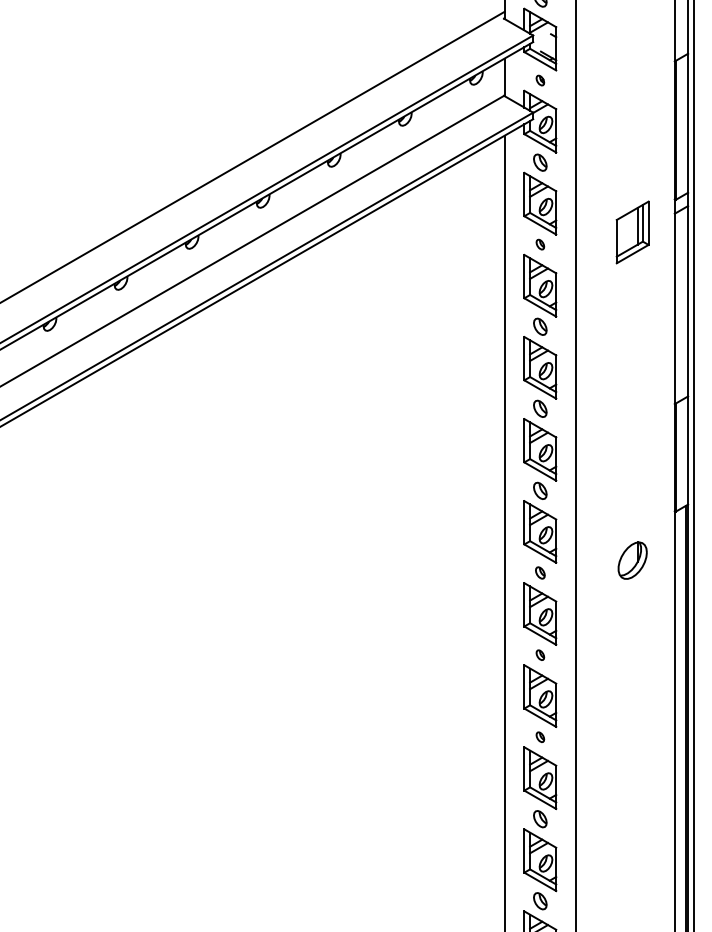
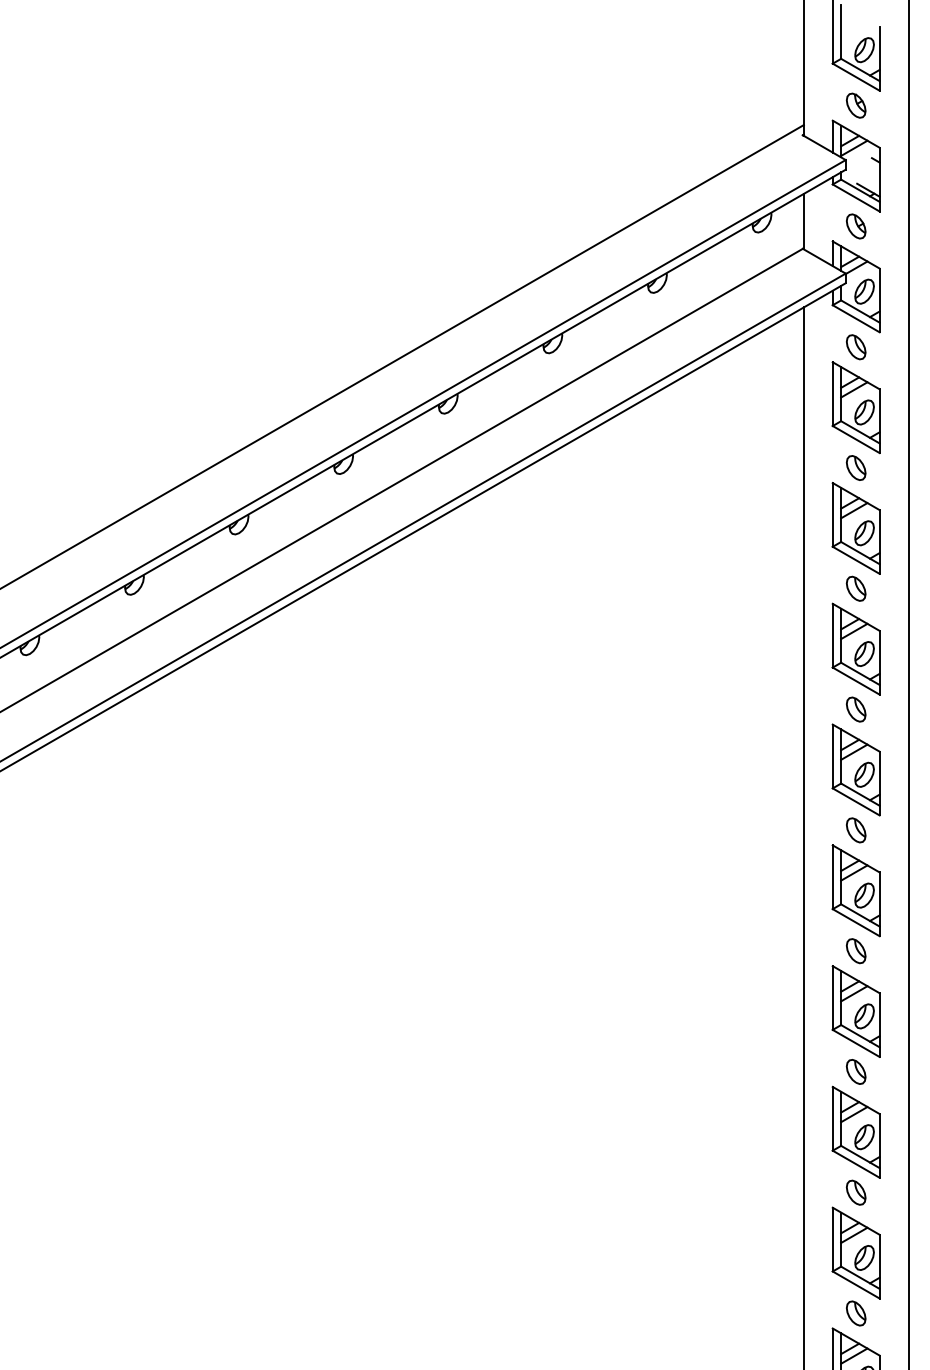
part: (540, 80) -> (856, 226), size x1.67
part: (540, 244) -> (856, 467), size x1.67
part: (540, 572) -> (856, 950), size x1.43
part: (540, 655) -> (856, 1072), size x1.67
part: (540, 737) -> (856, 1193), size x1.67

